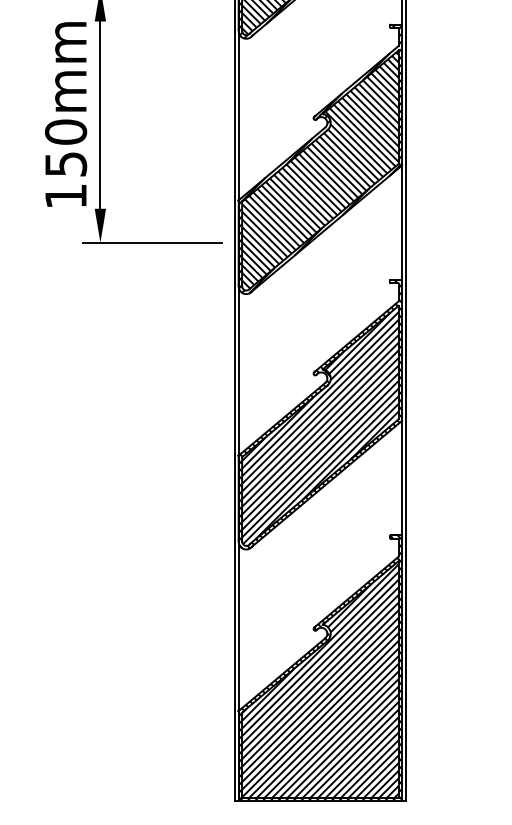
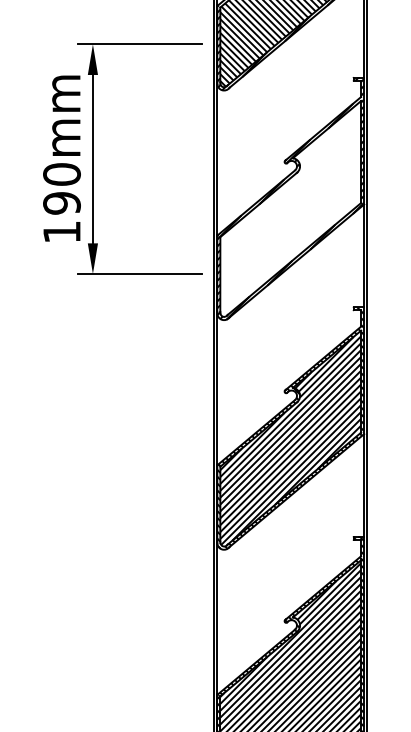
text: (65, 164) -> (61, 203), 150mm -> 190mm
hatch: (320, 170) -> (290, 208), removed

